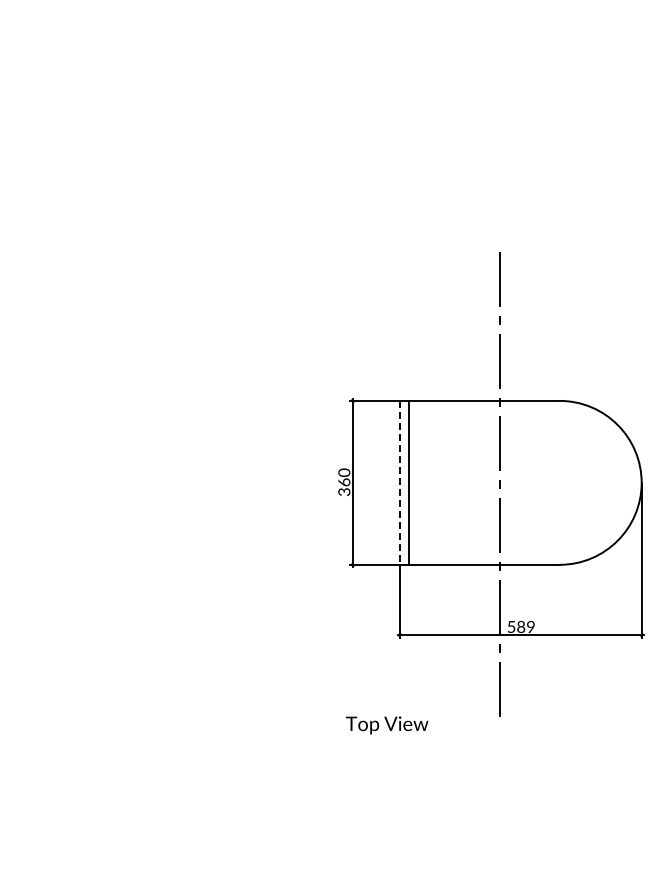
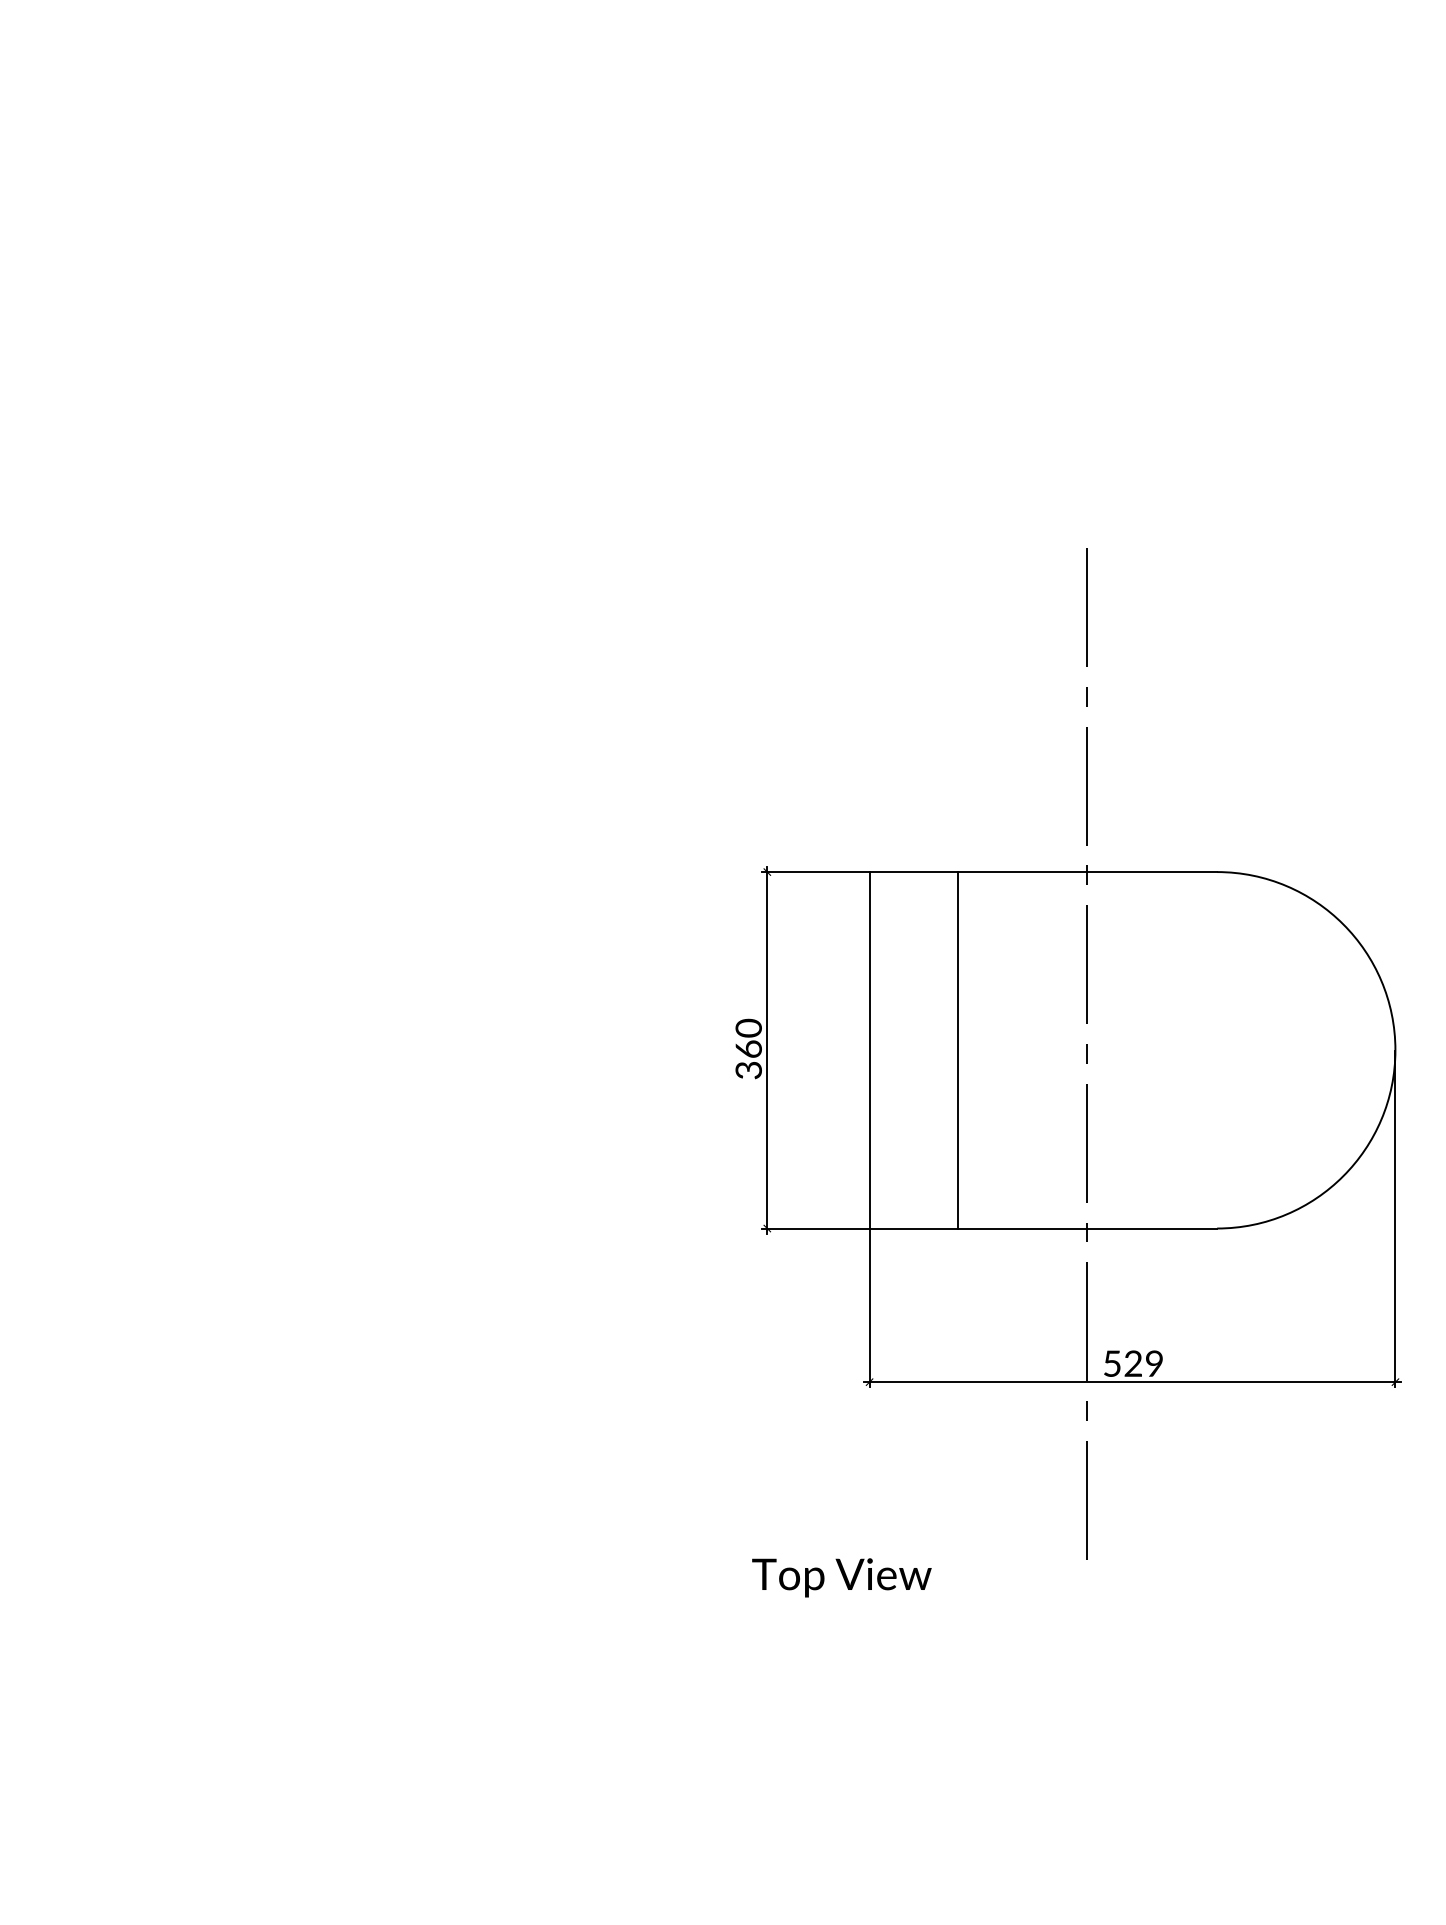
line: (399, 482) -> (868, 1049), dashed -> solid
line: (409, 482) -> (957, 1049), moved
text: (521, 627) -> (1134, 1364), 589 -> 529

